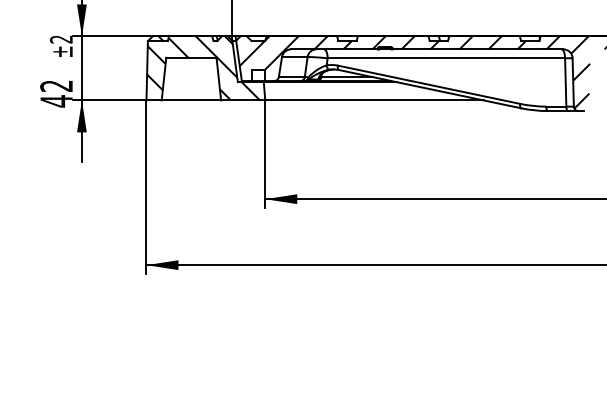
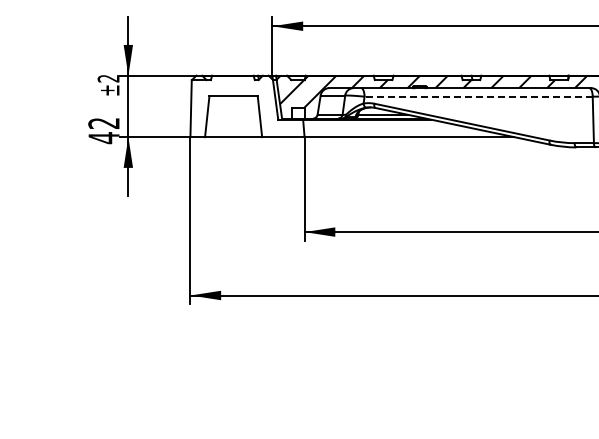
line: (446, 58) -> (478, 96), solid -> dashed
hatch: (203, 68) -> (245, 106), removed

